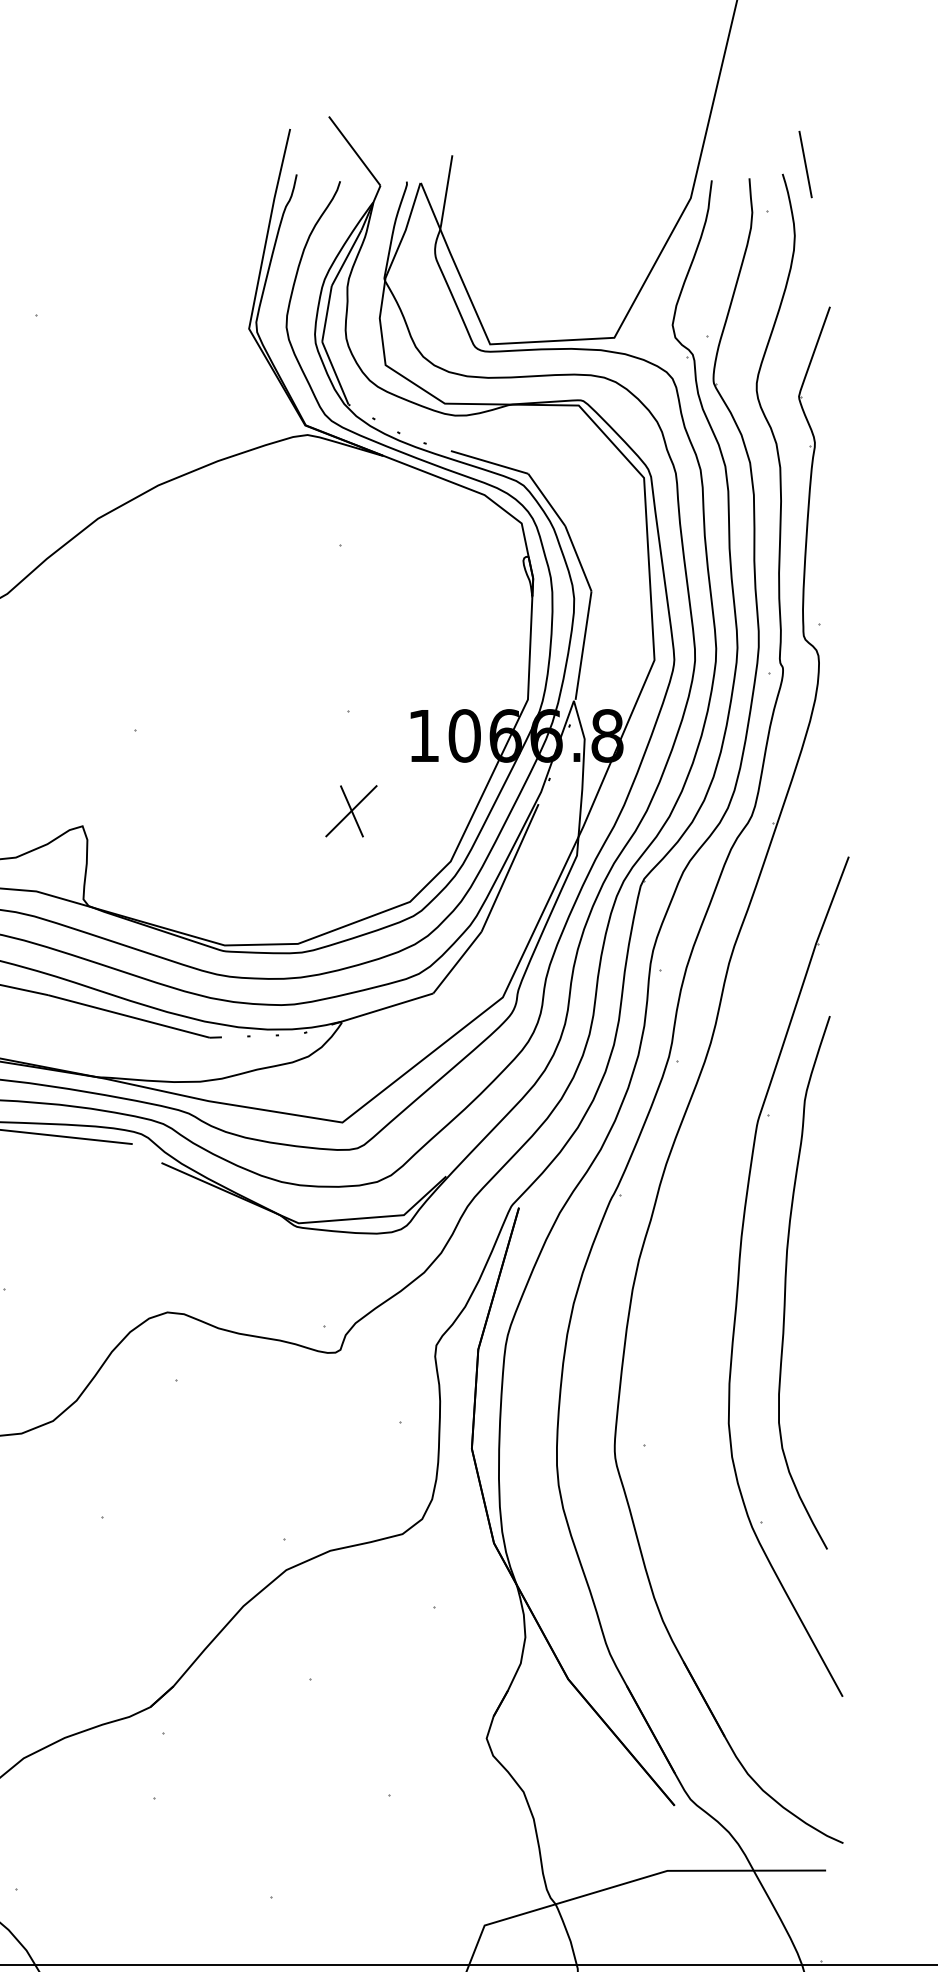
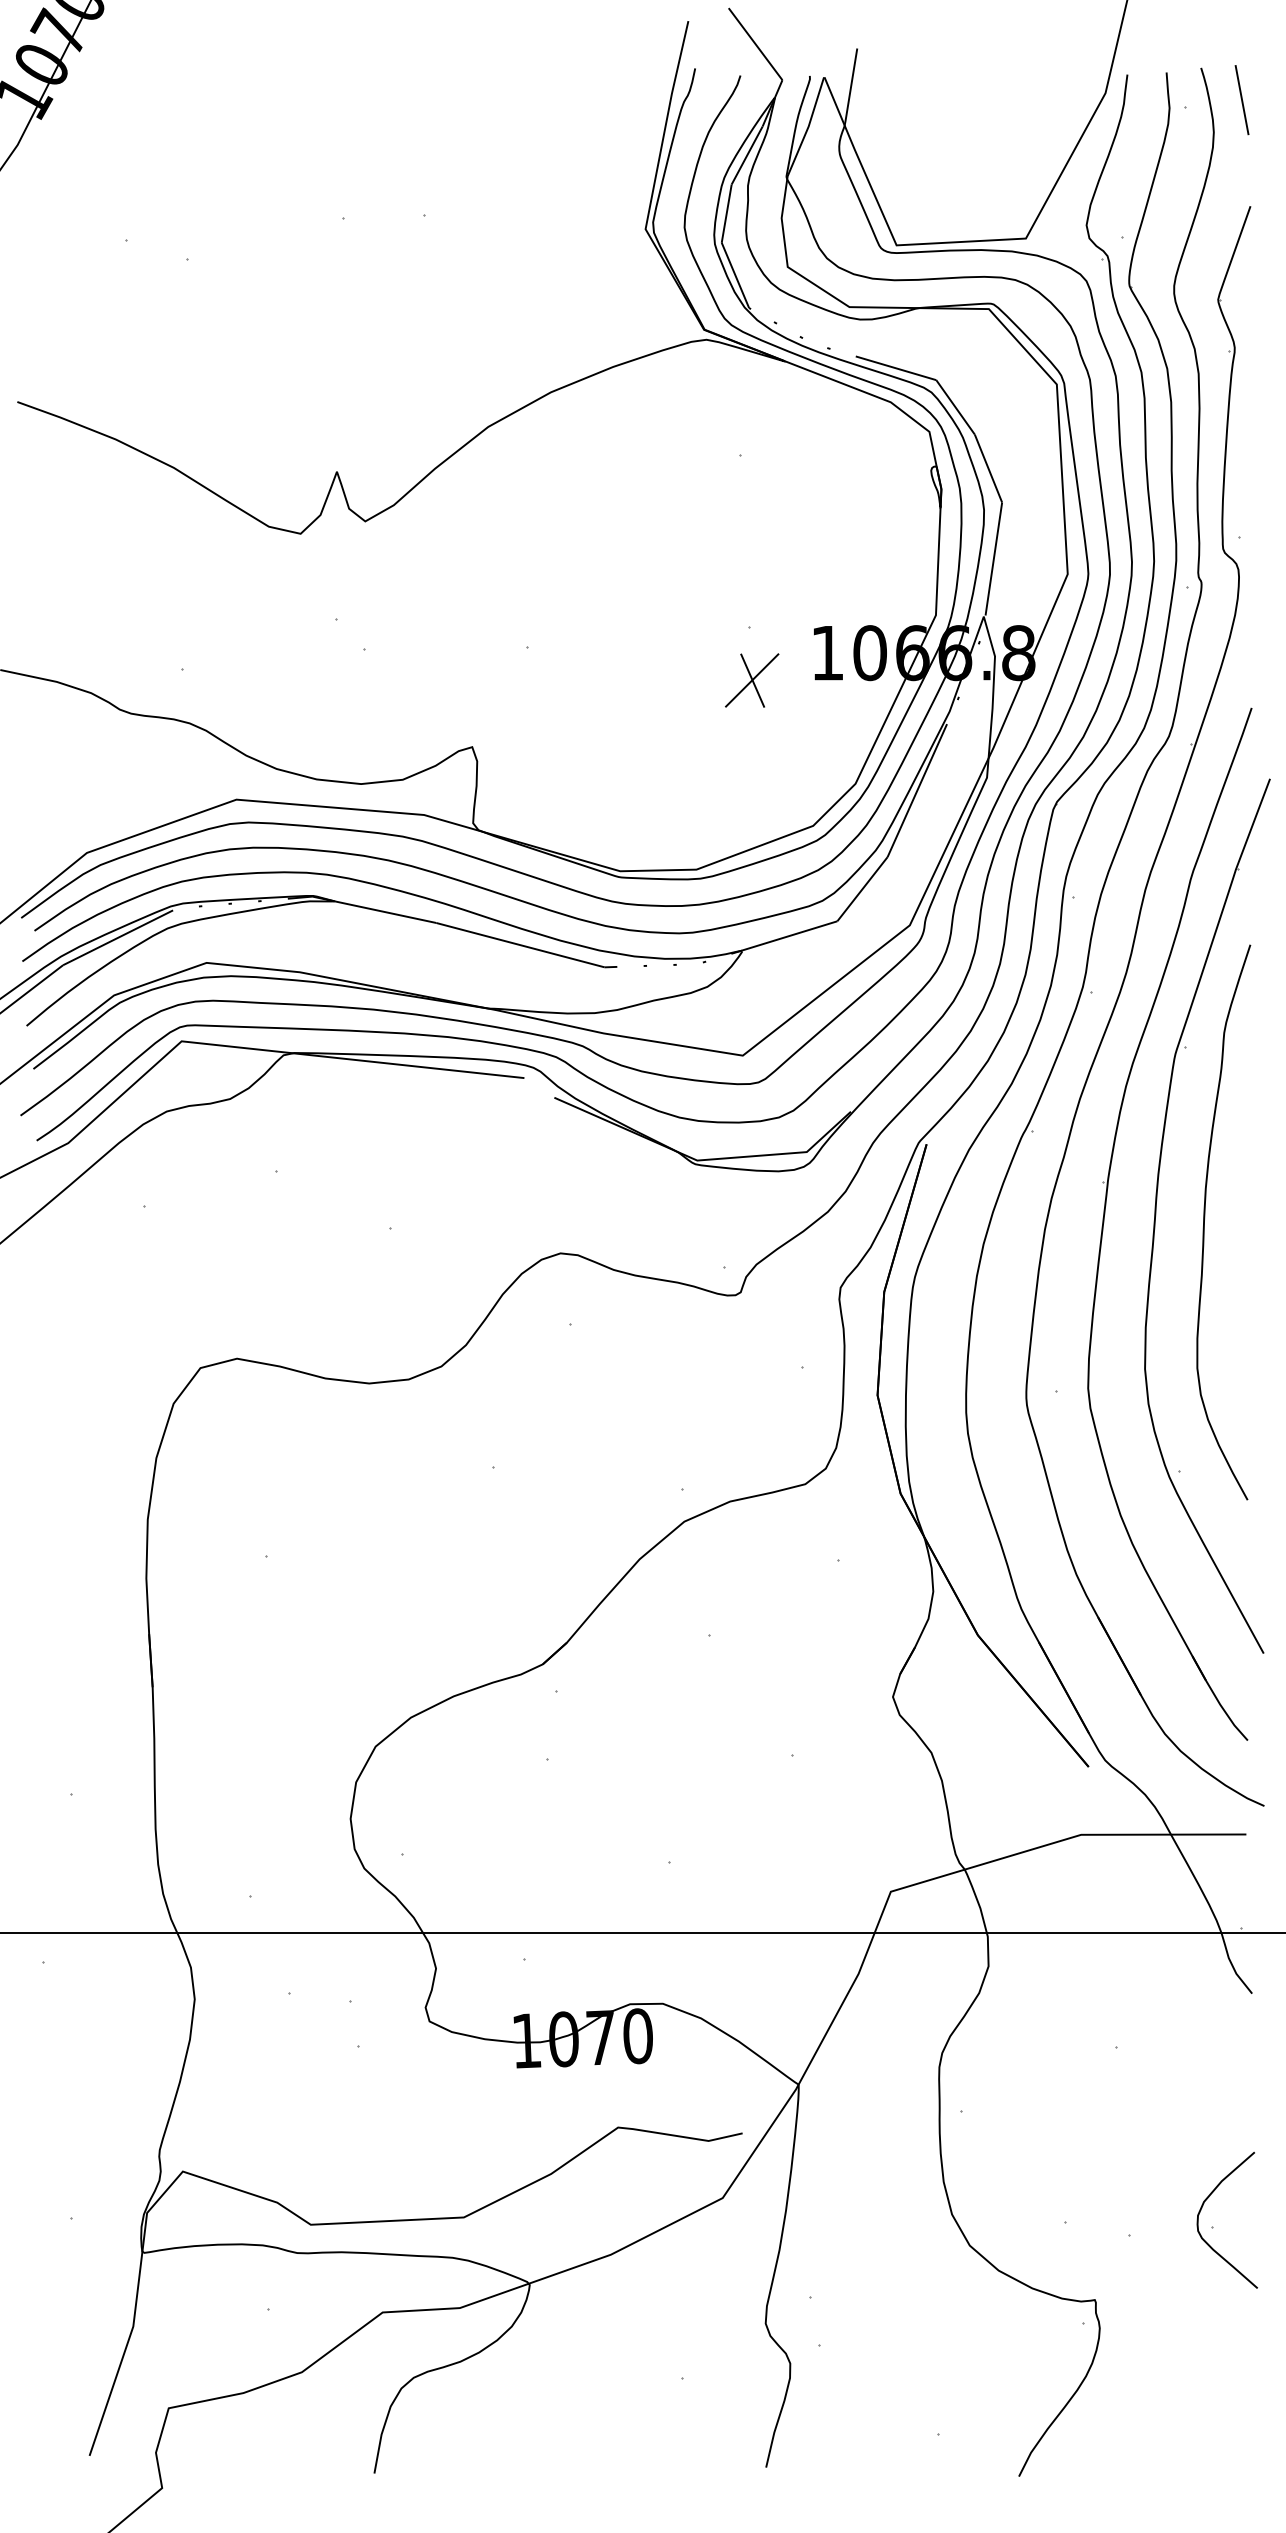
line: (805, 164) -> (1241, 100), moved
part: (351, 811) -> (752, 680), moved
part: (690, 1275) -> (1105, 1214), added

